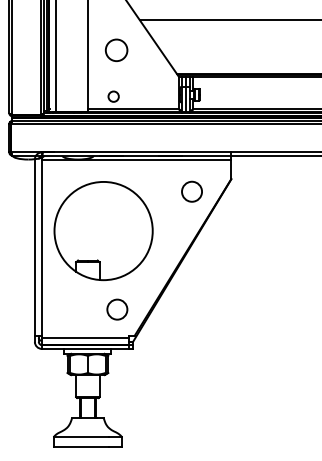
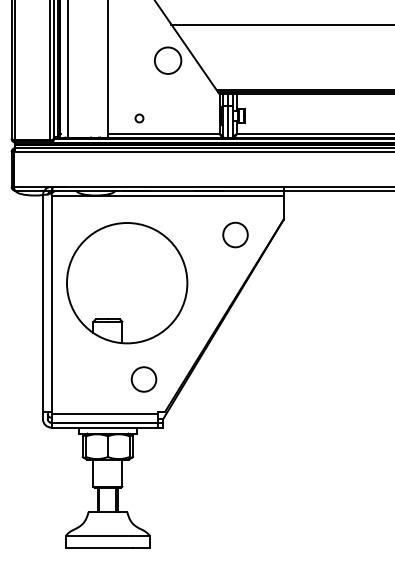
circle: (116, 50) -> (168, 60), moved
circle: (113, 96) -> (139, 118), size x0.62

